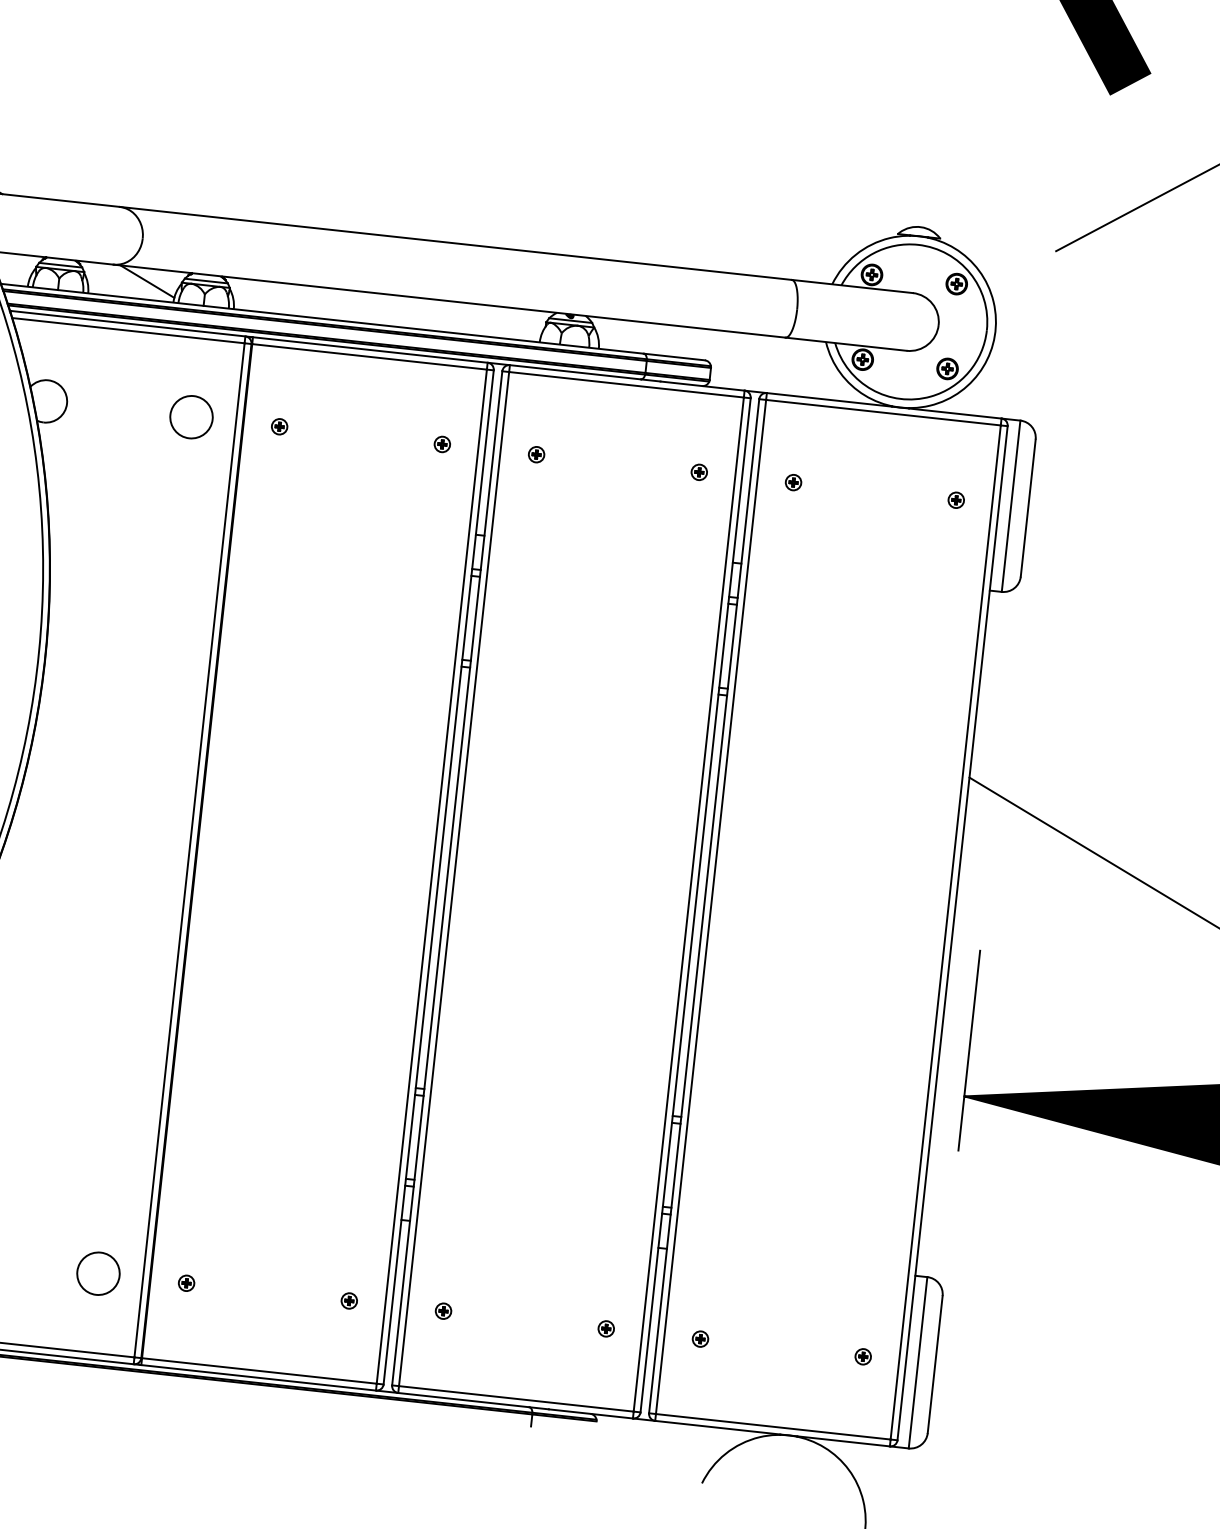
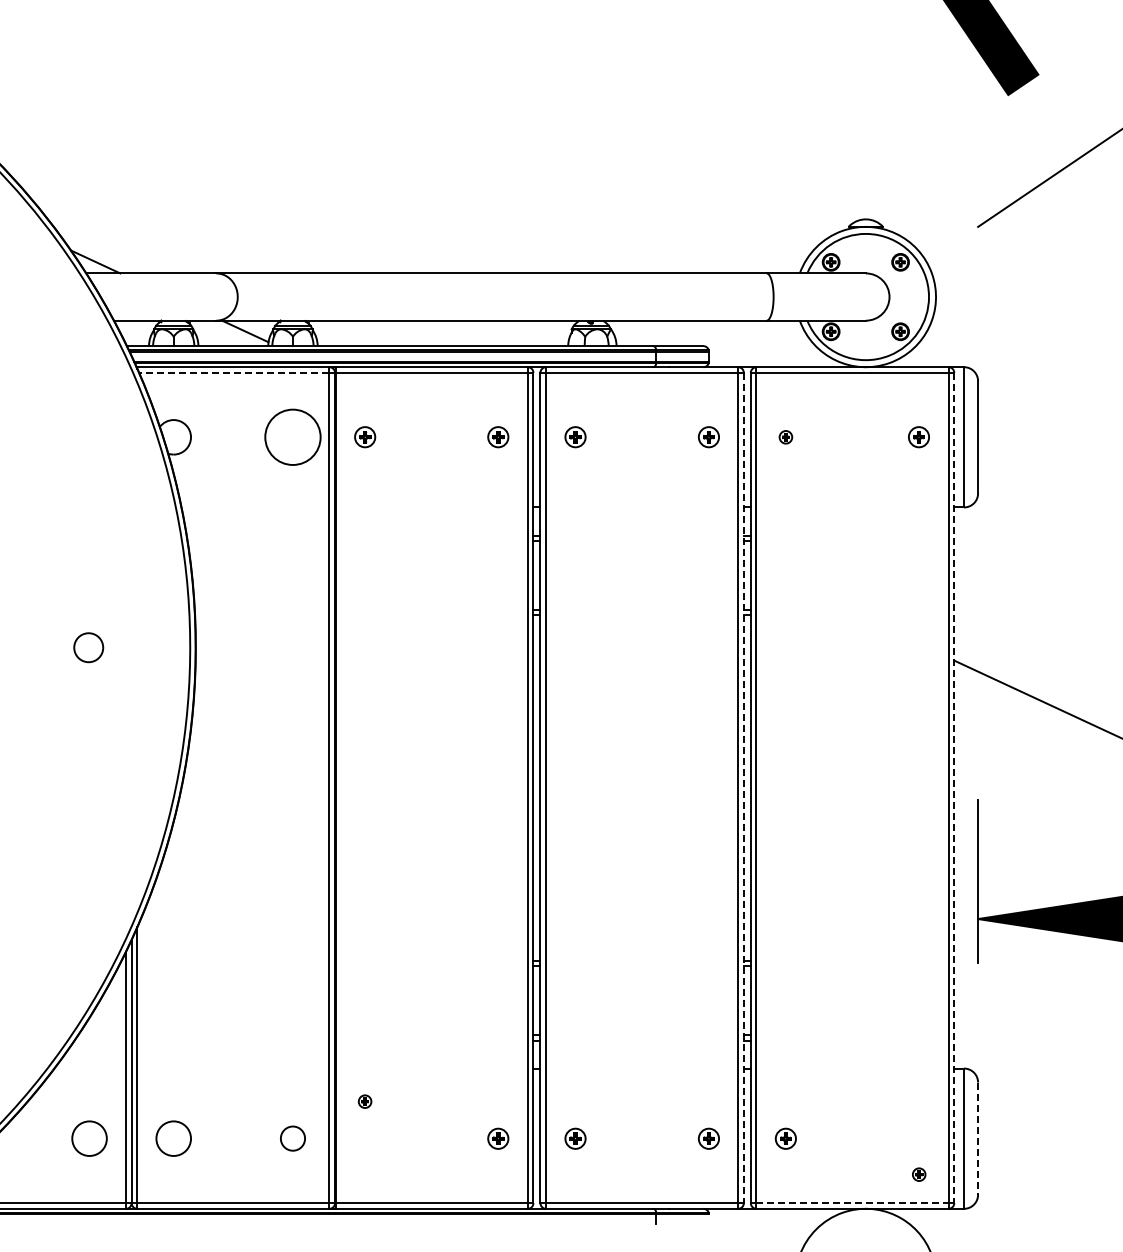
line: (127, 330) -> (233, 372), solid -> dashed
circle: (190, 417) -> (292, 437), size x1.6
part: (278, 426) -> (364, 437), size x1.6
part: (442, 444) -> (498, 437), size x1.6
part: (536, 454) -> (575, 437), size x1.6
part: (698, 472) -> (708, 437), size x1.6
part: (956, 500) -> (919, 437), size x1.6
line: (695, 905) -> (743, 788), solid -> dashed
line: (952, 933) -> (954, 788), solid -> dashed
circle: (97, 1273) -> (292, 1138), size x0.7
part: (185, 1283) -> (364, 1101), moved
part: (349, 1300) -> (498, 1138), size x1.6
part: (443, 1311) -> (575, 1138), size x1.6
part: (605, 1328) -> (708, 1138), size x1.6
part: (700, 1338) -> (785, 1138), size x1.6
part: (863, 1356) -> (919, 1174), moved
line: (935, 1365) -> (978, 1139), solid -> dashed
line: (774, 1427) -> (853, 1203), solid -> dashed

